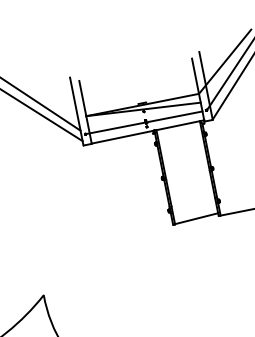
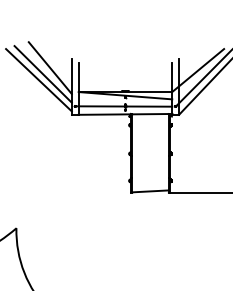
line: (45, 94) -> (49, 68), added

